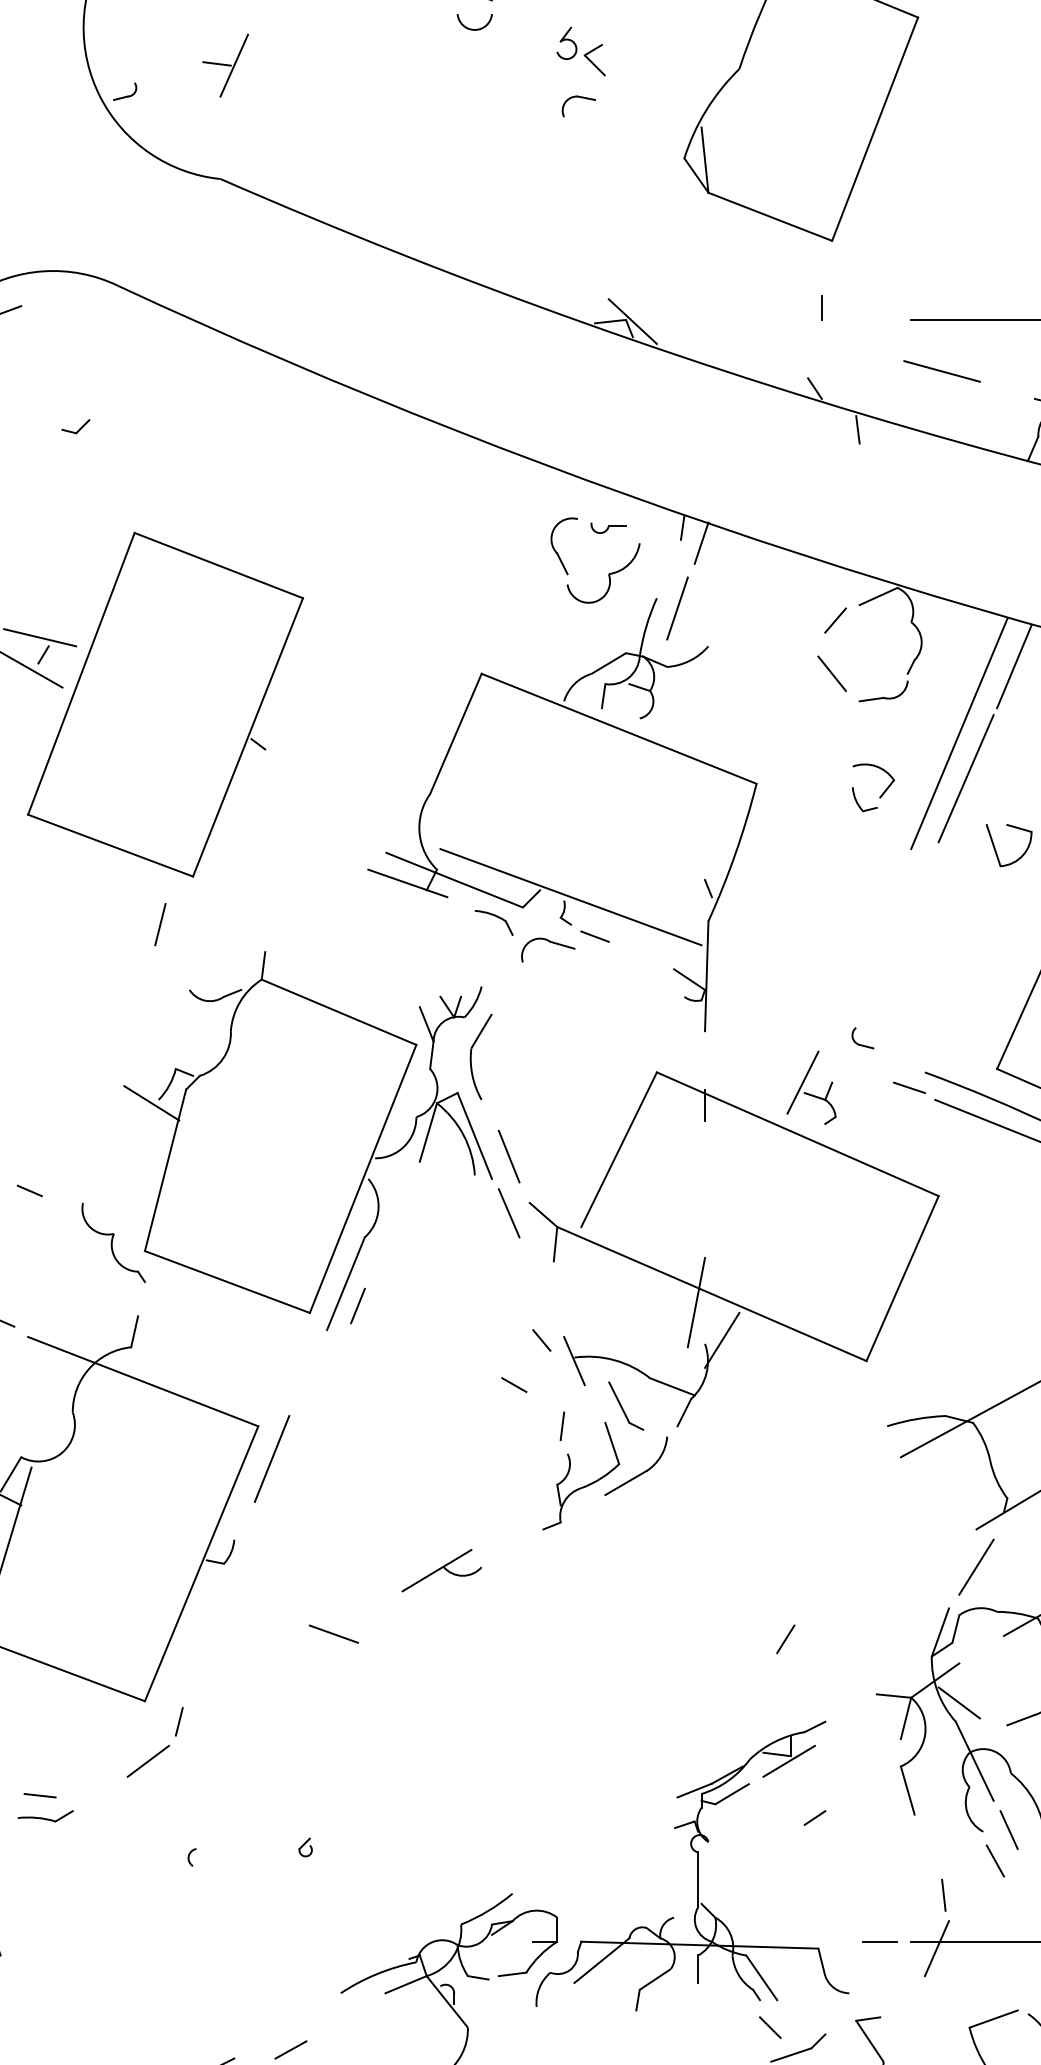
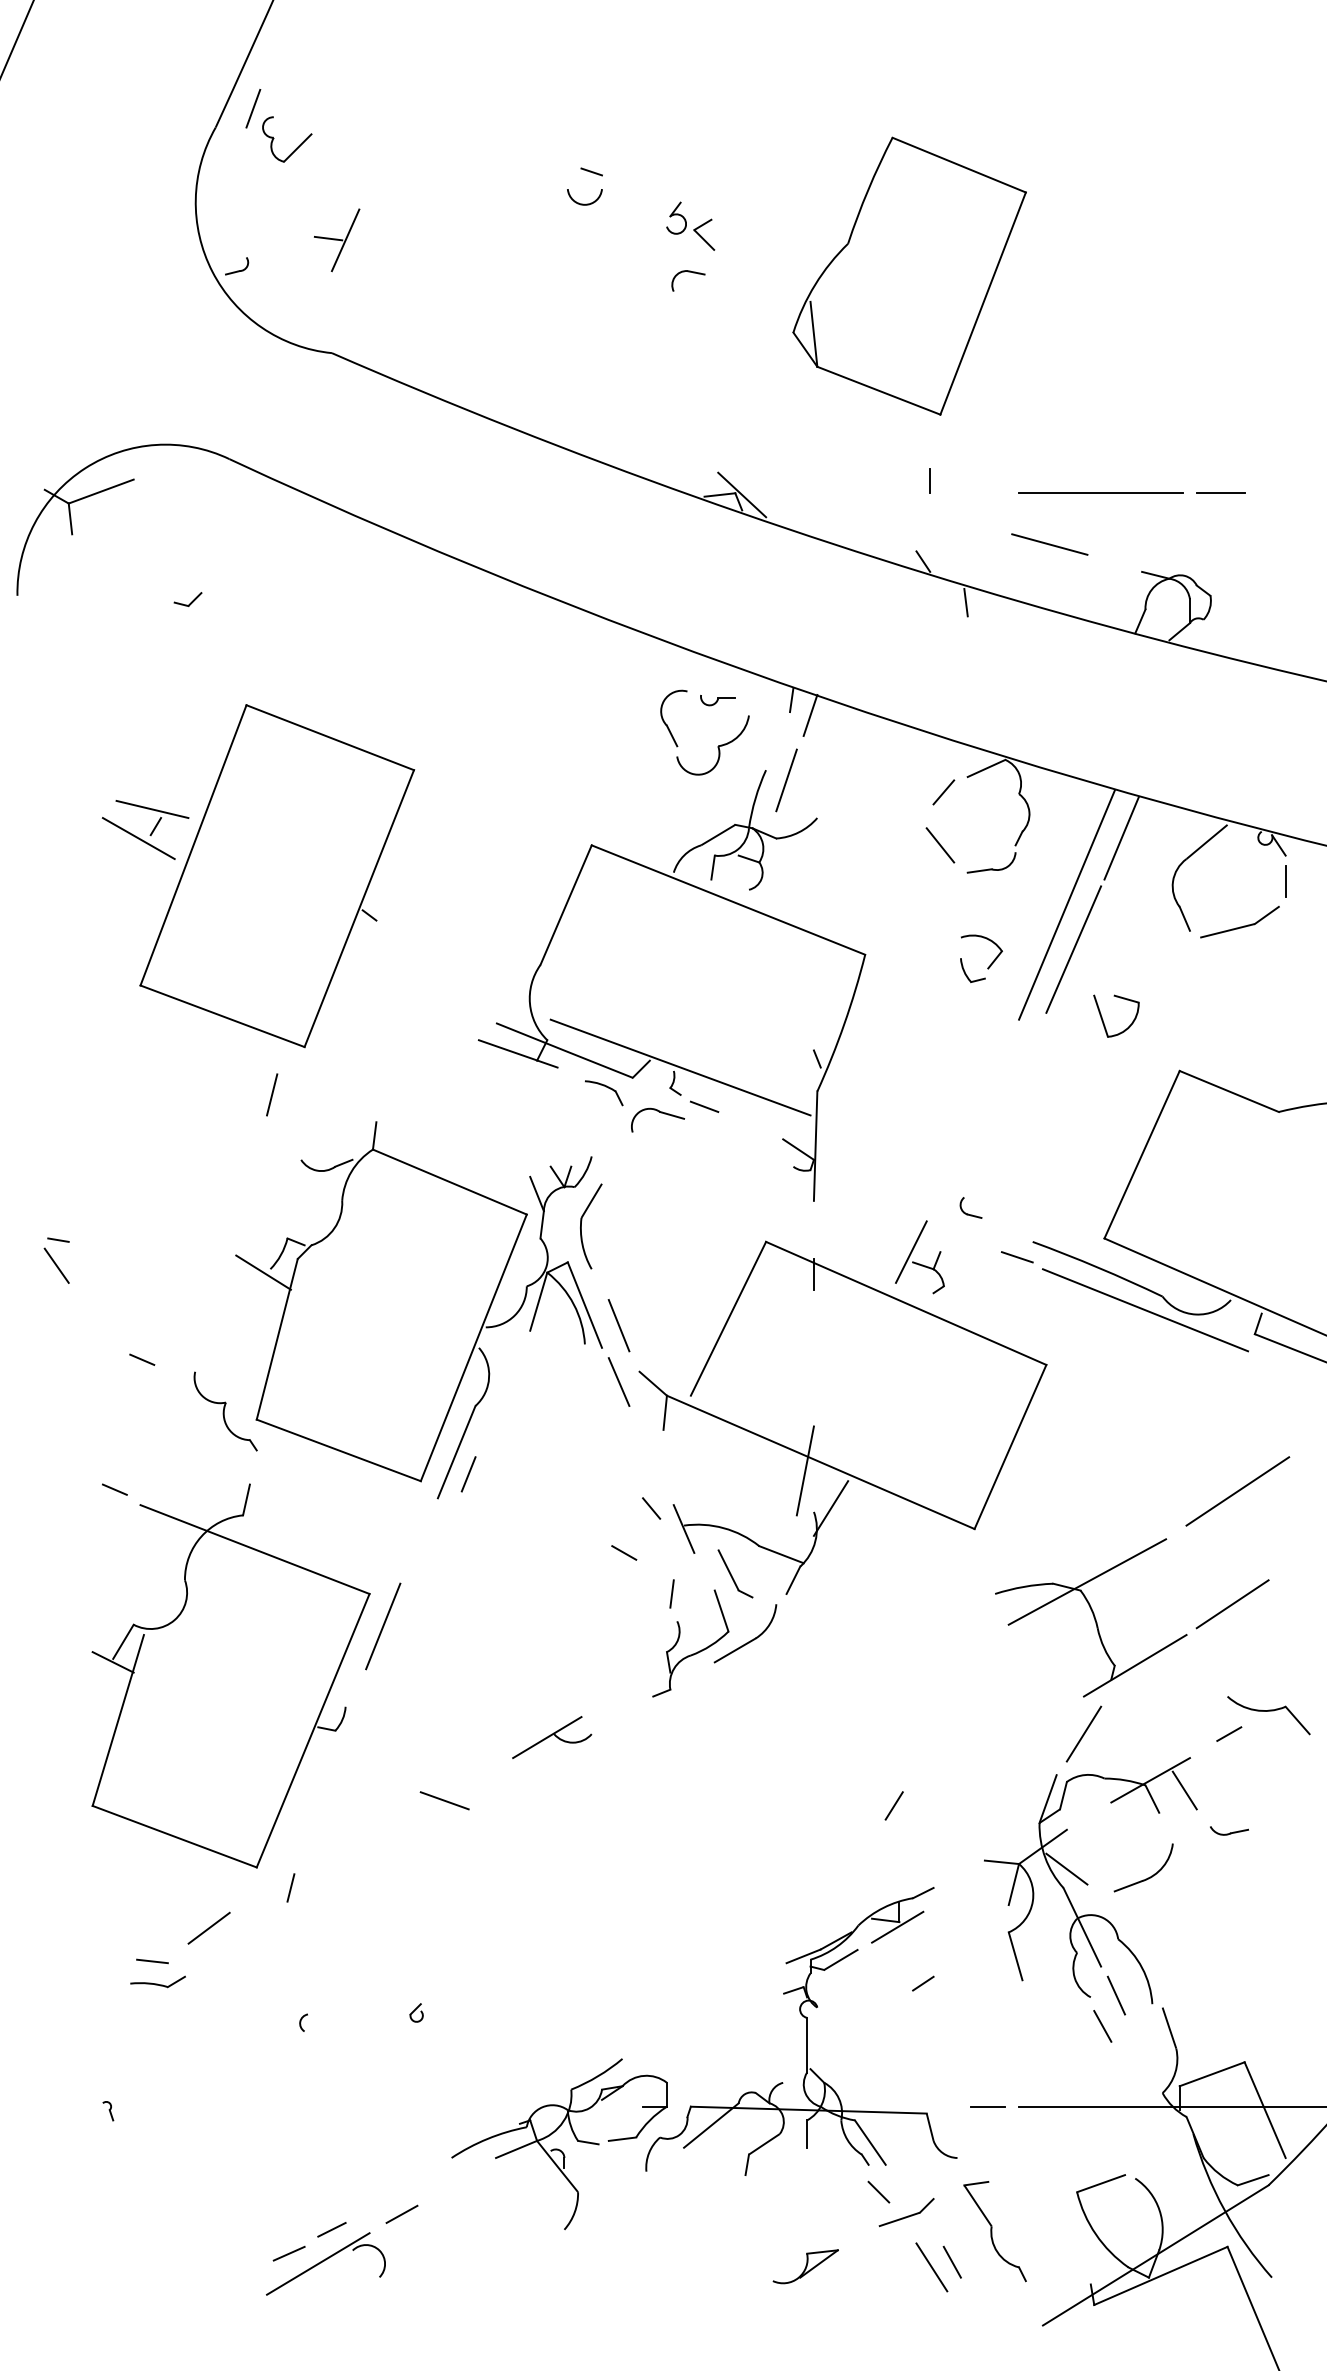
line: (147, 1760) -> (208, 1927), moved
line: (943, 1895) -> (1051, 2060), removed
line: (936, 1948) -> (1044, 2113), removed

